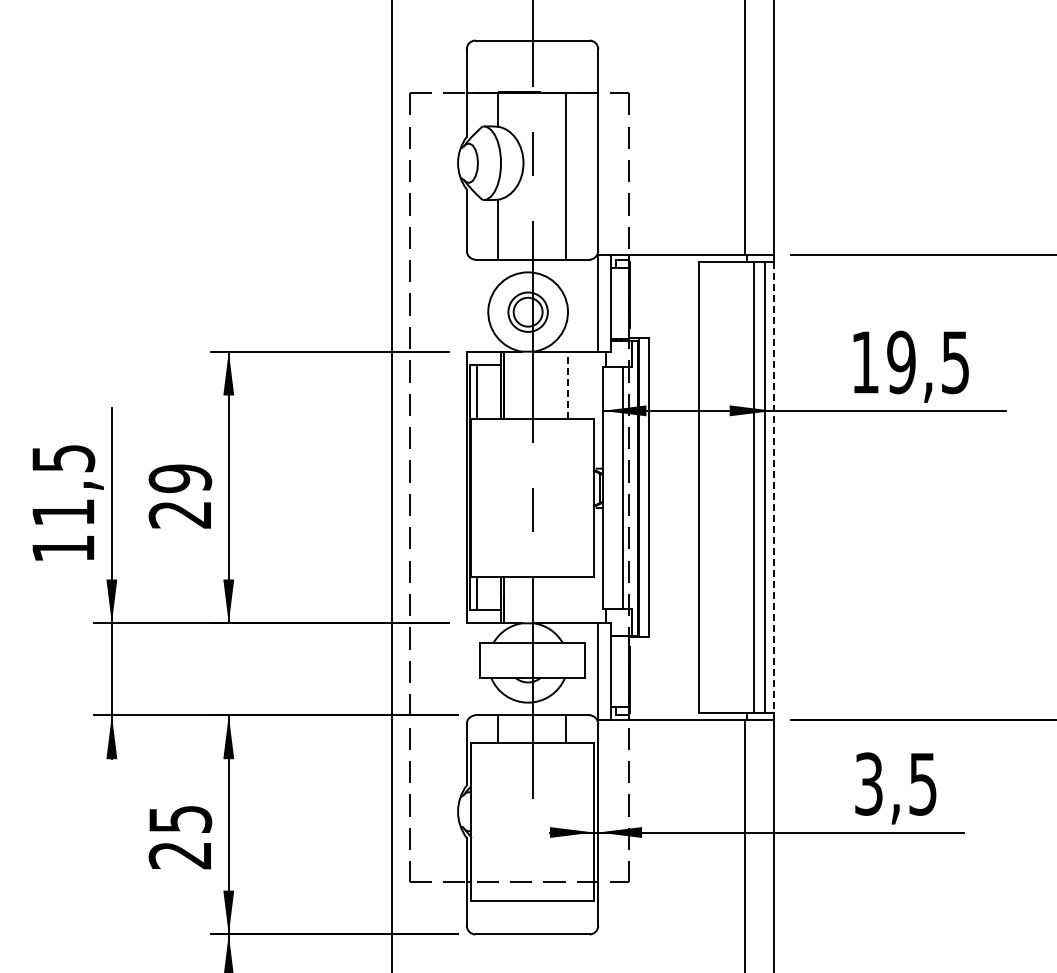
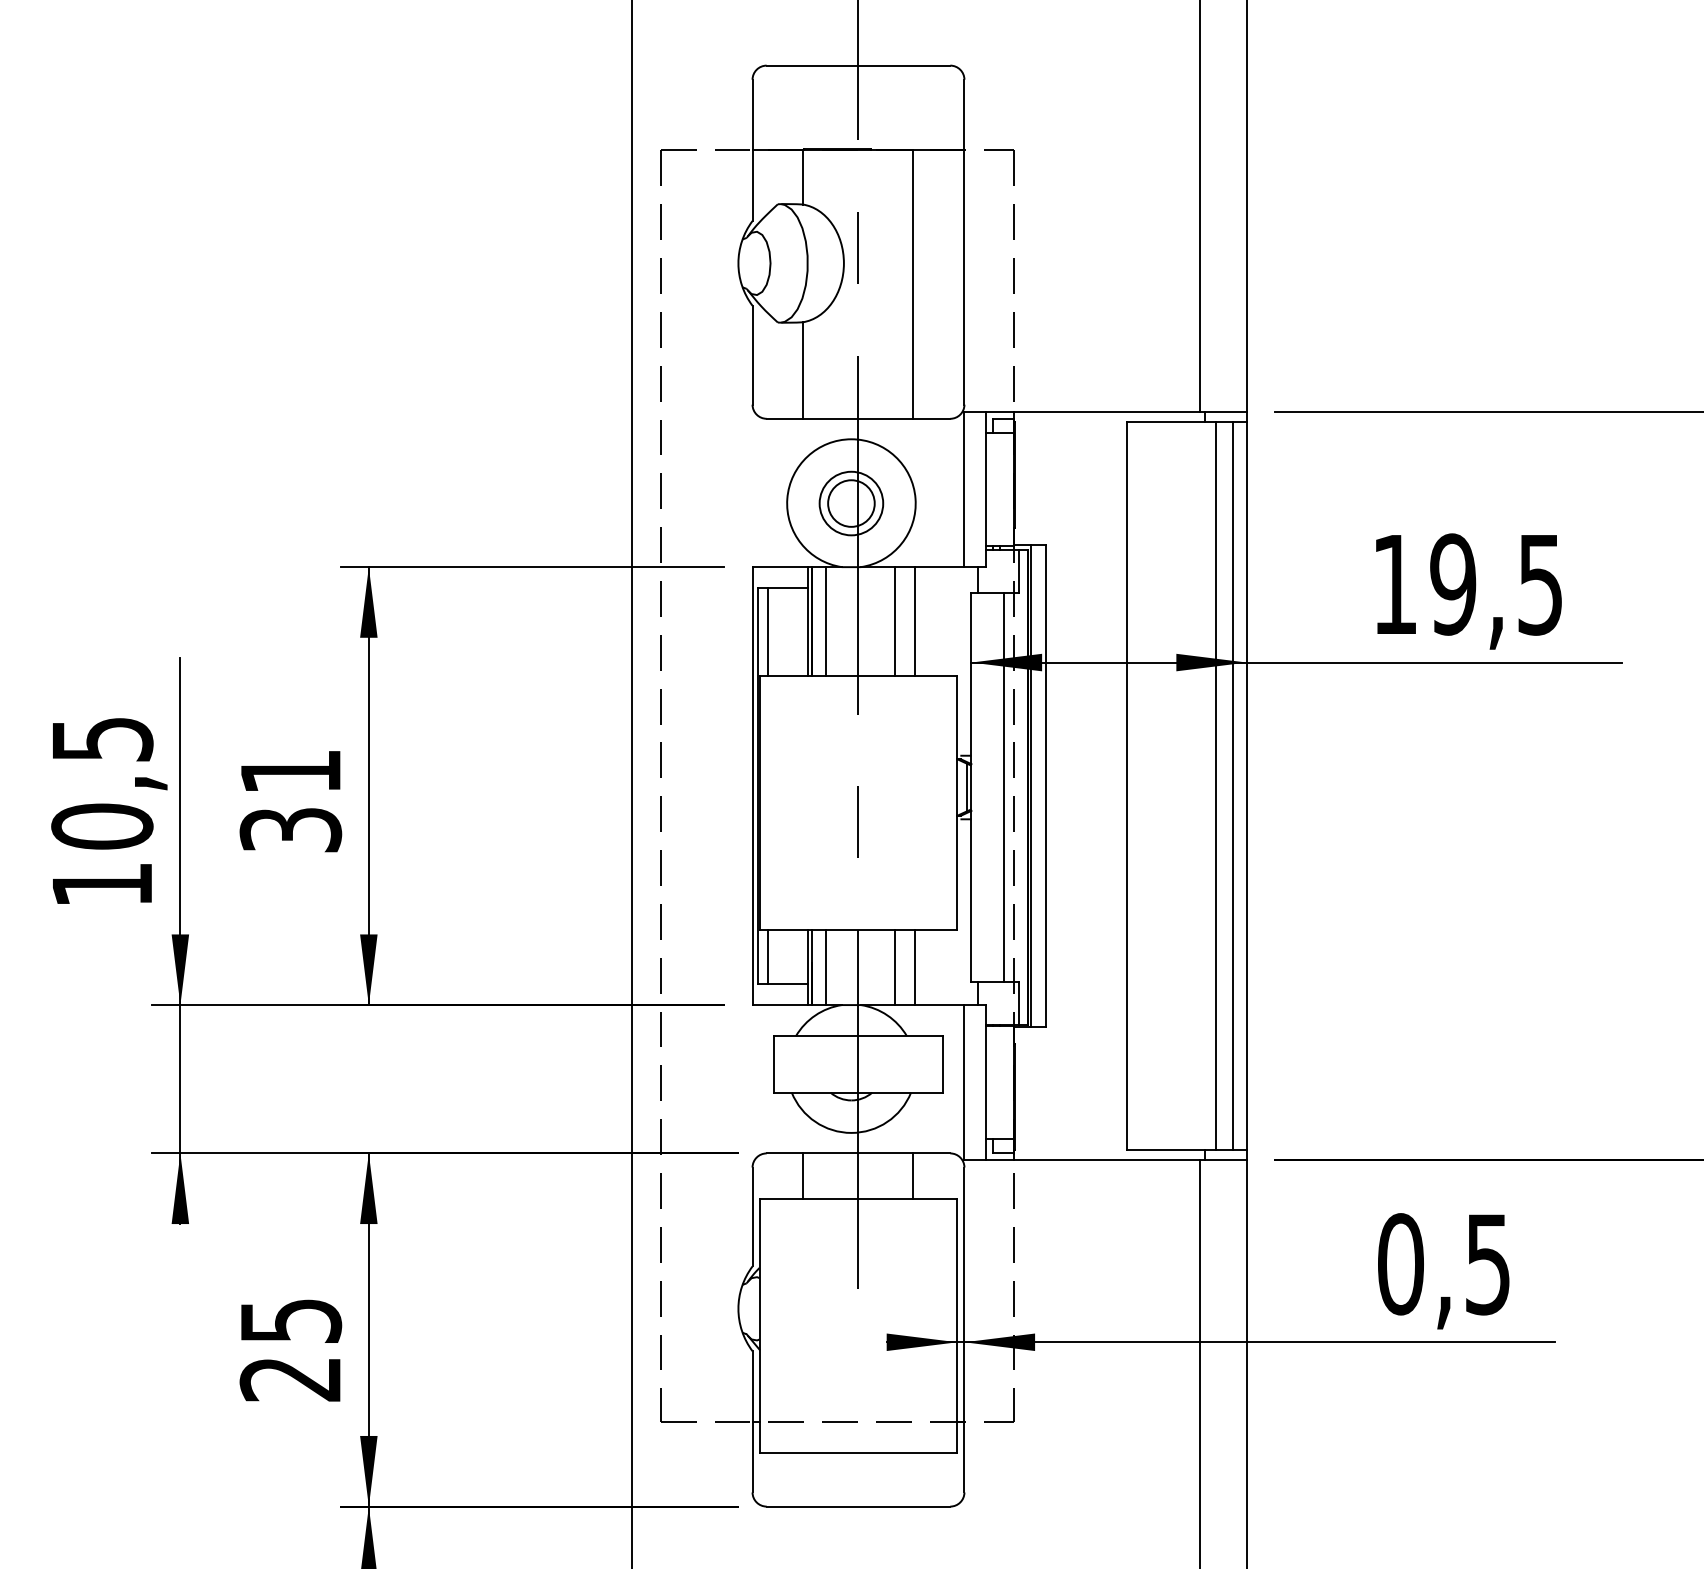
line: (512, 385) -> (826, 621), added
line: (554, 385) -> (893, 621), added
line: (567, 385) -> (914, 621), dashed -> solid
line: (773, 487) -> (1246, 786), dashed -> solid
text: (180, 496) -> (291, 800), 29 -> 31
text: (63, 512) -> (102, 826), 11,5 -> 10,5
line: (512, 599) -> (826, 966), added
line: (554, 599) -> (893, 966), added
line: (567, 599) -> (914, 966), added
text: (868, 783) -> (1400, 1263), 3,5 -> 0,5

